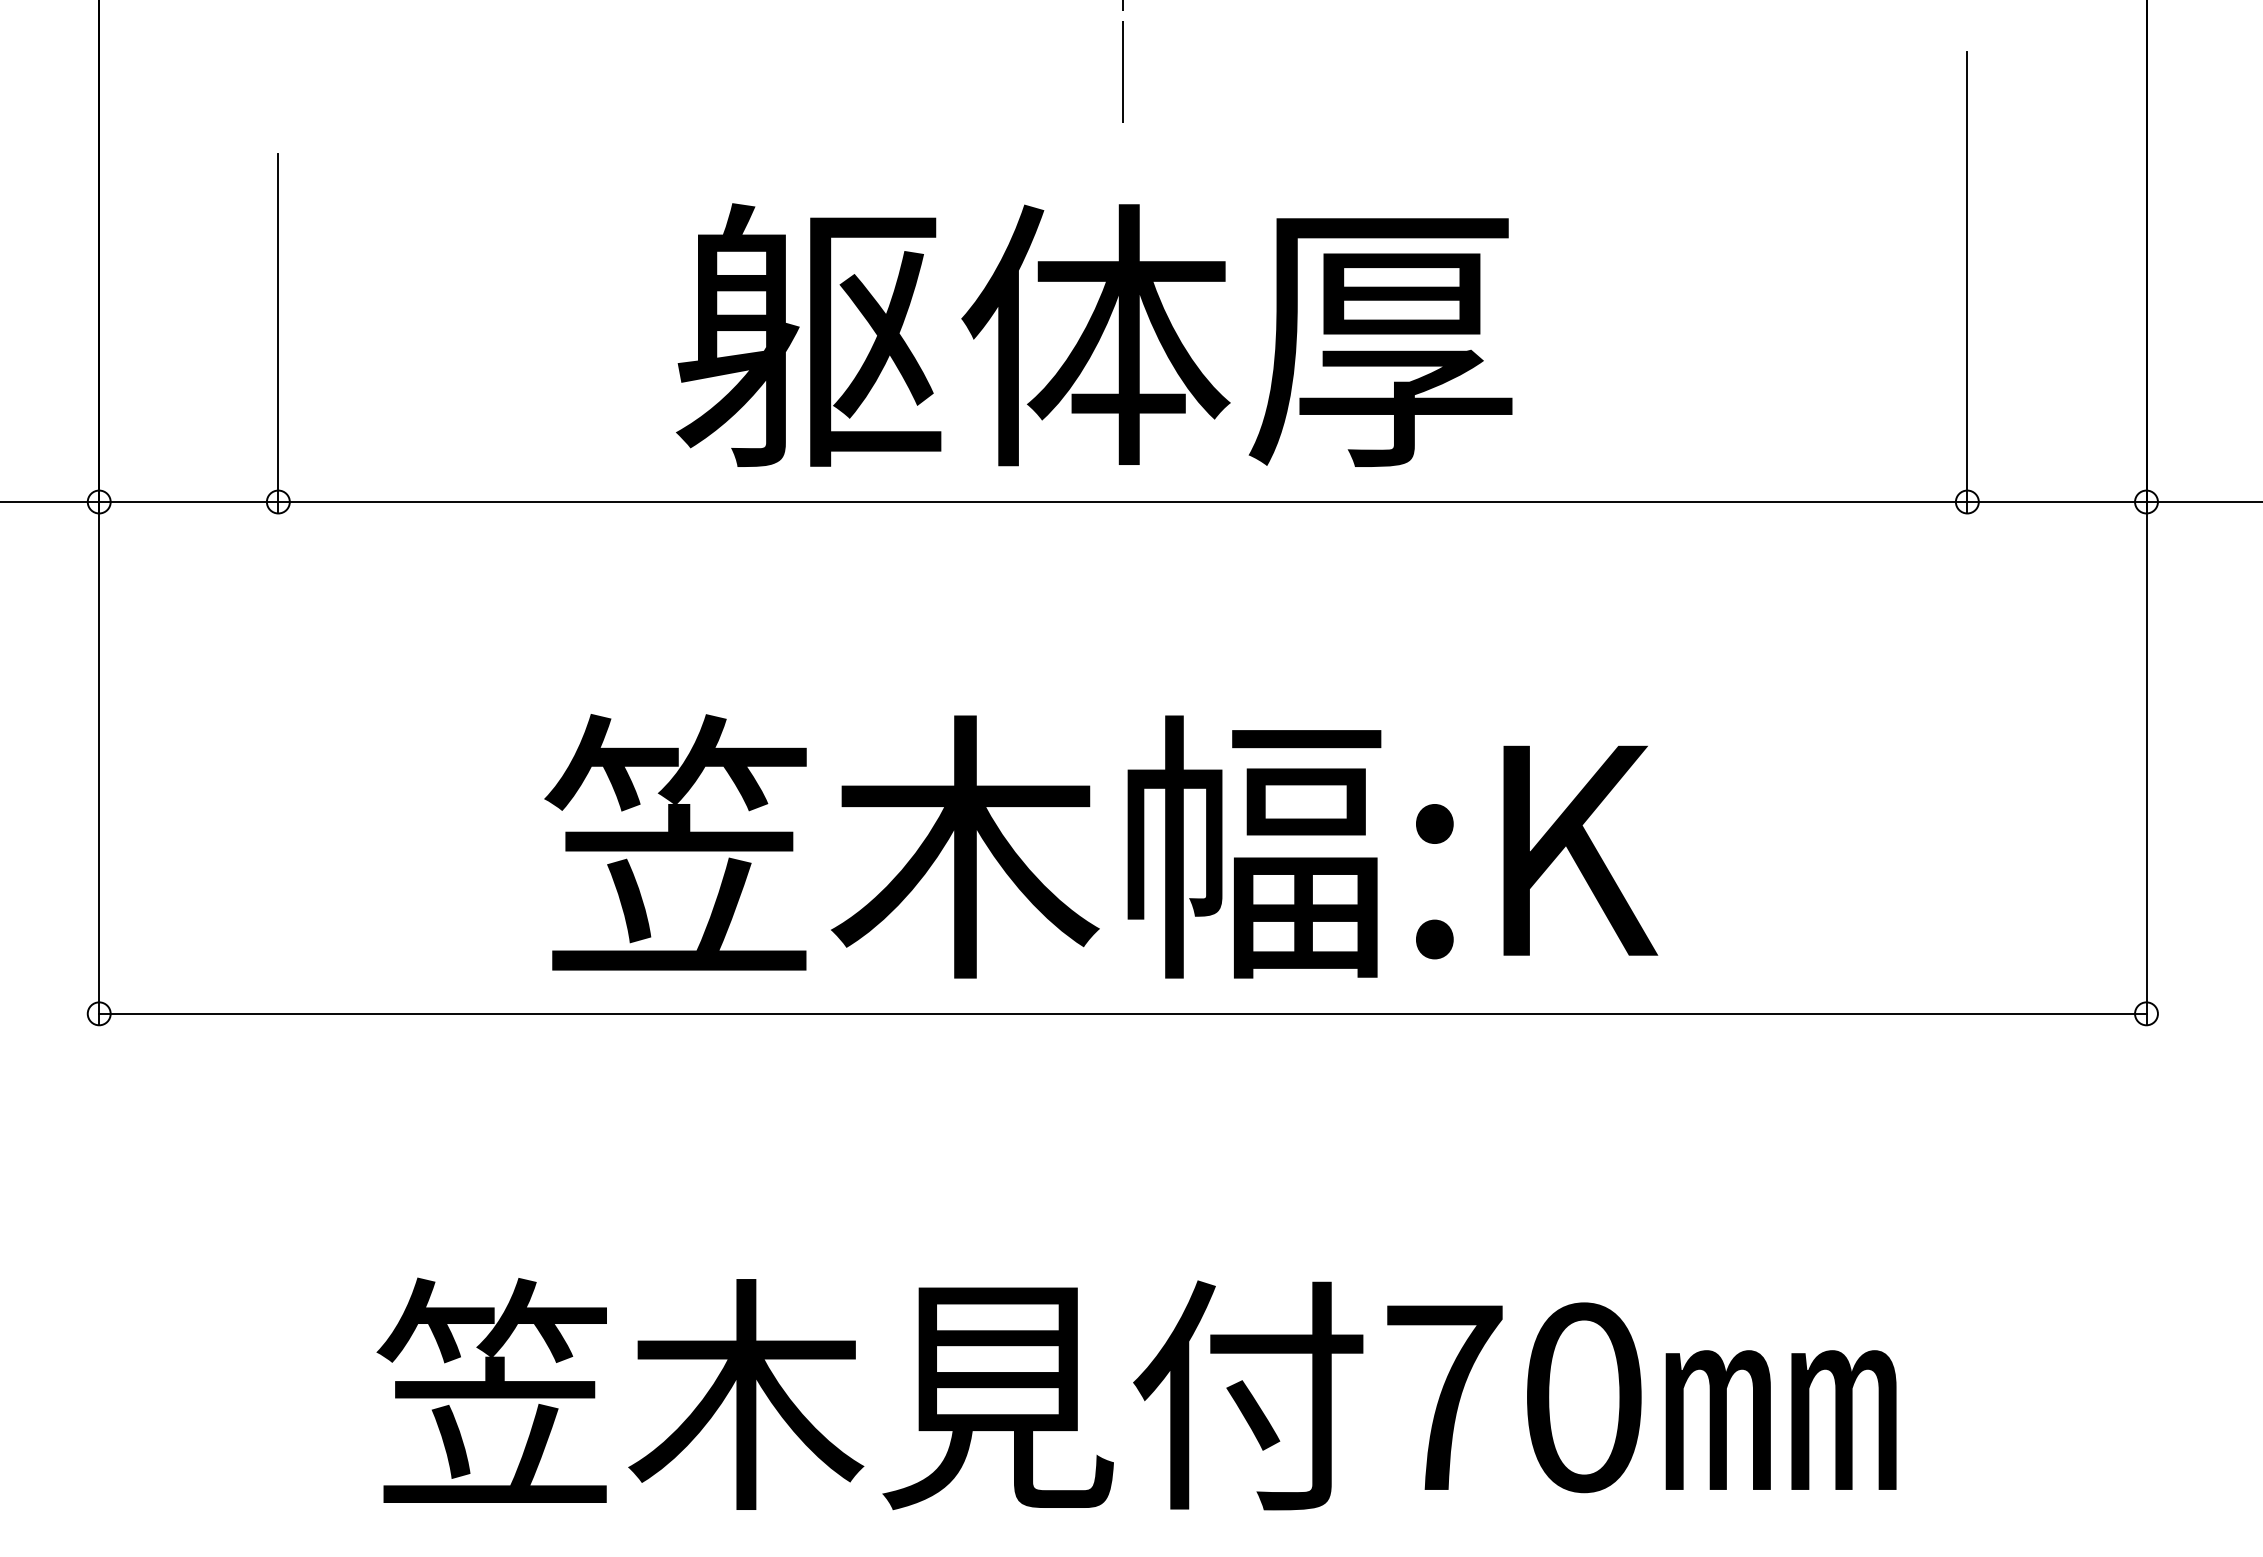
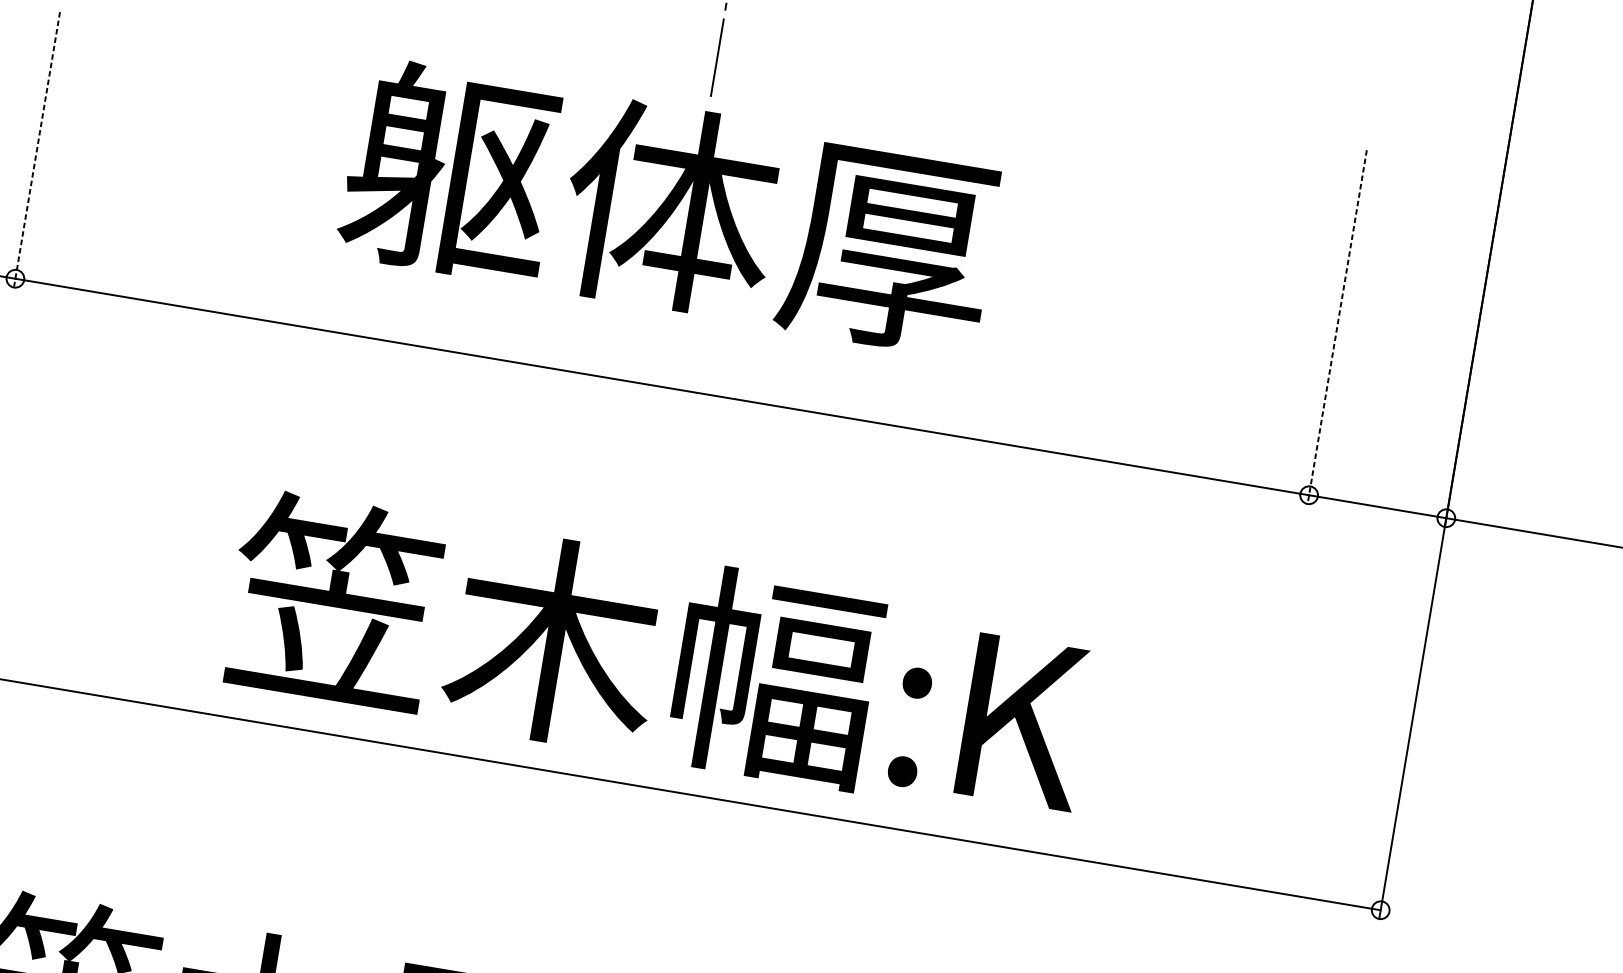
line: (1967, 282) -> (1337, 327), solid -> dashed
line: (278, 333) -> (37, 149), solid -> dashed
text: (1094, 334) -> (669, 207), moved
text: (1101, 846) -> (659, 657), moved

